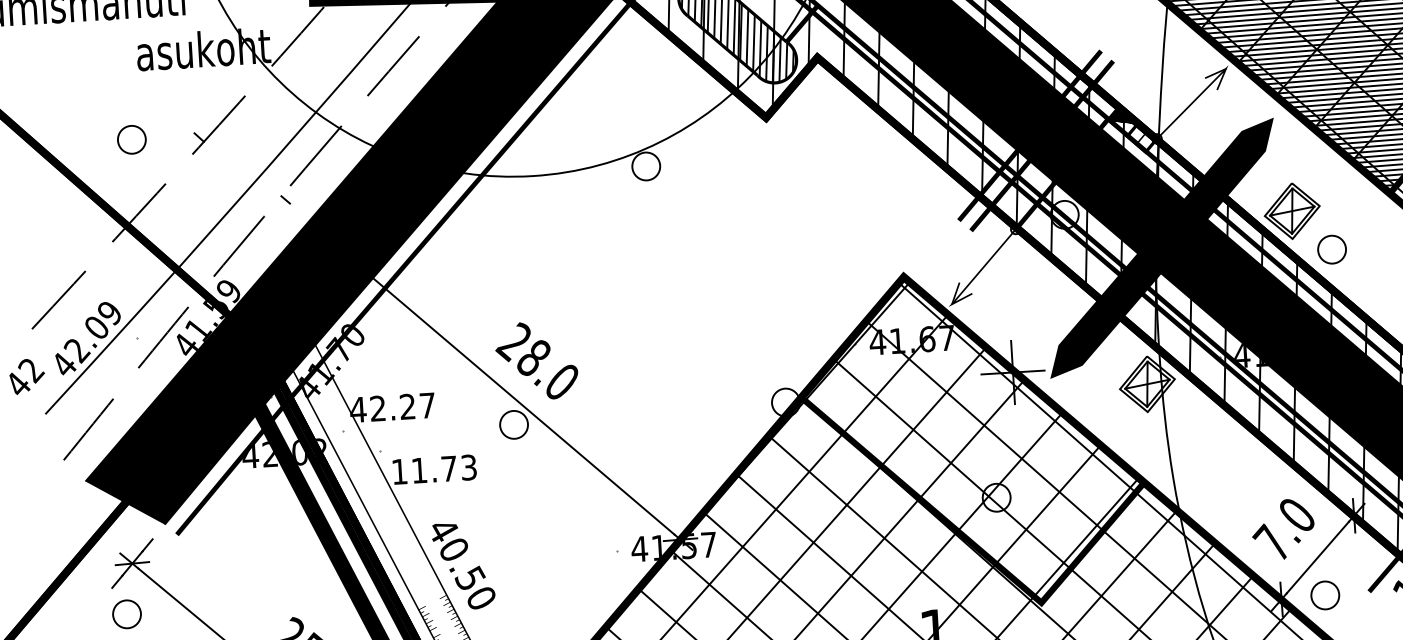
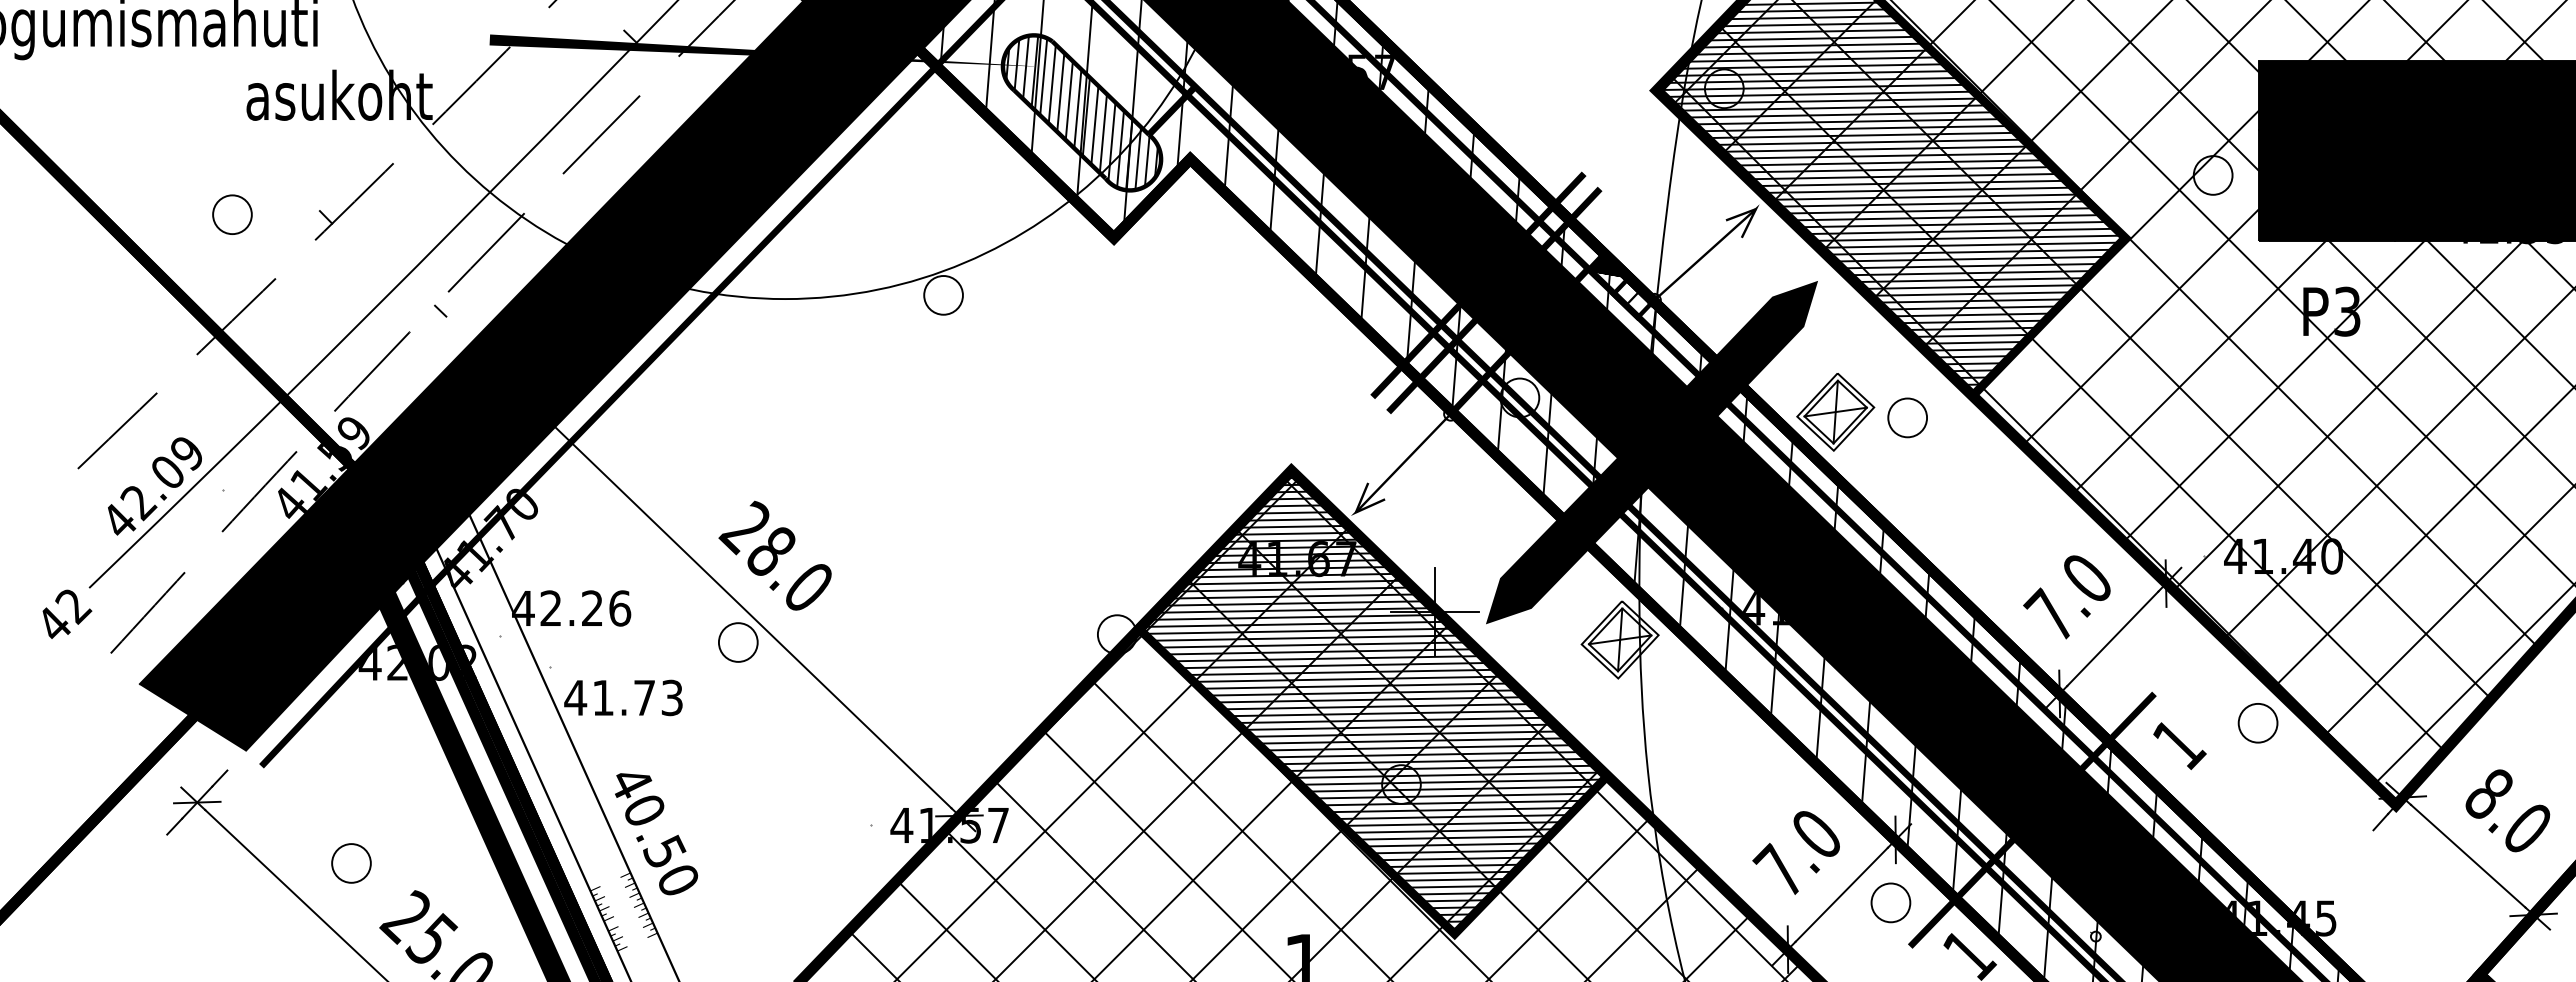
part: (1331, 249) -> (1907, 417), moved
text: (27, 376) -> (67, 613), moved
text: (427, 405) -> (620, 608), 42.27 -> 42.26
hatch: (971, 437) -> (1371, 699), added
text: (399, 471) -> (575, 697), 11.73 -> 41.73
part: (1324, 595) -> (1890, 902), moved
part: (127, 614) -> (351, 863), moved

